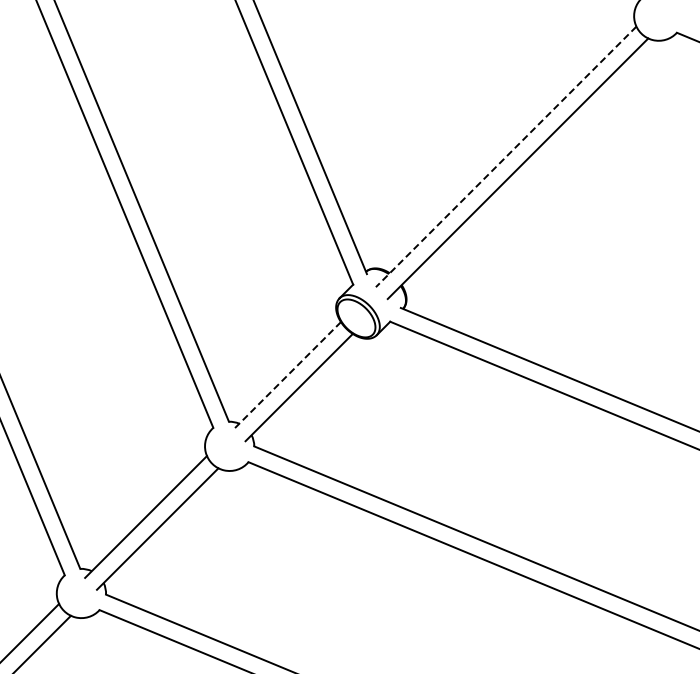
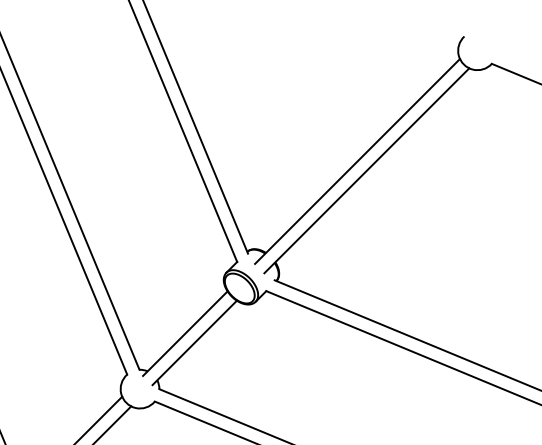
line: (505, 157) -> (356, 161), dashed -> solid
line: (286, 376) -> (184, 334), dashed -> solid

